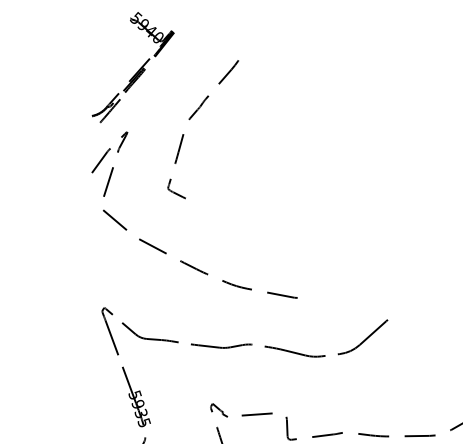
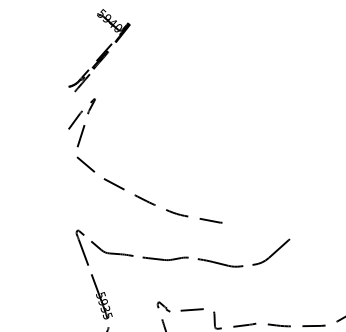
part: (192, 118) -> (143, 88), removed

